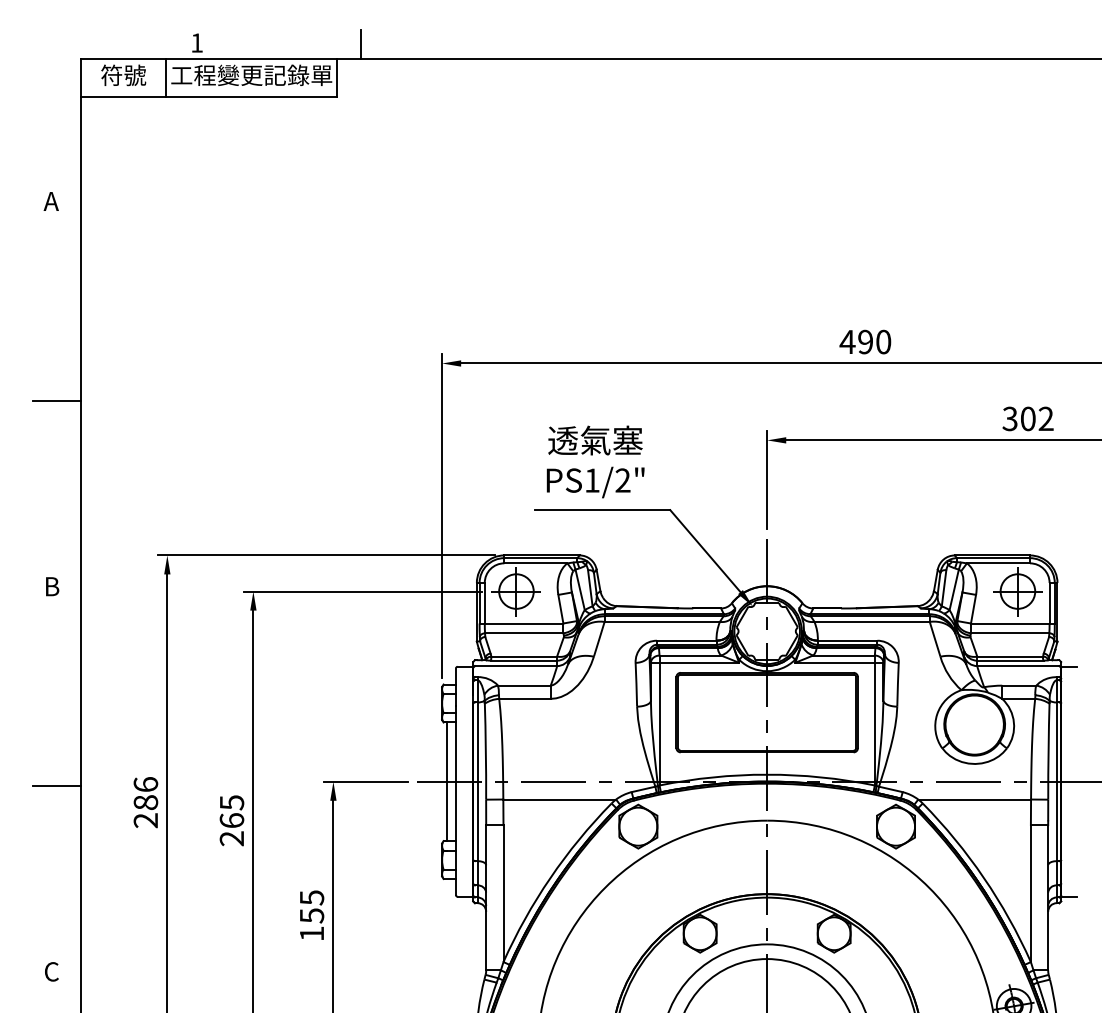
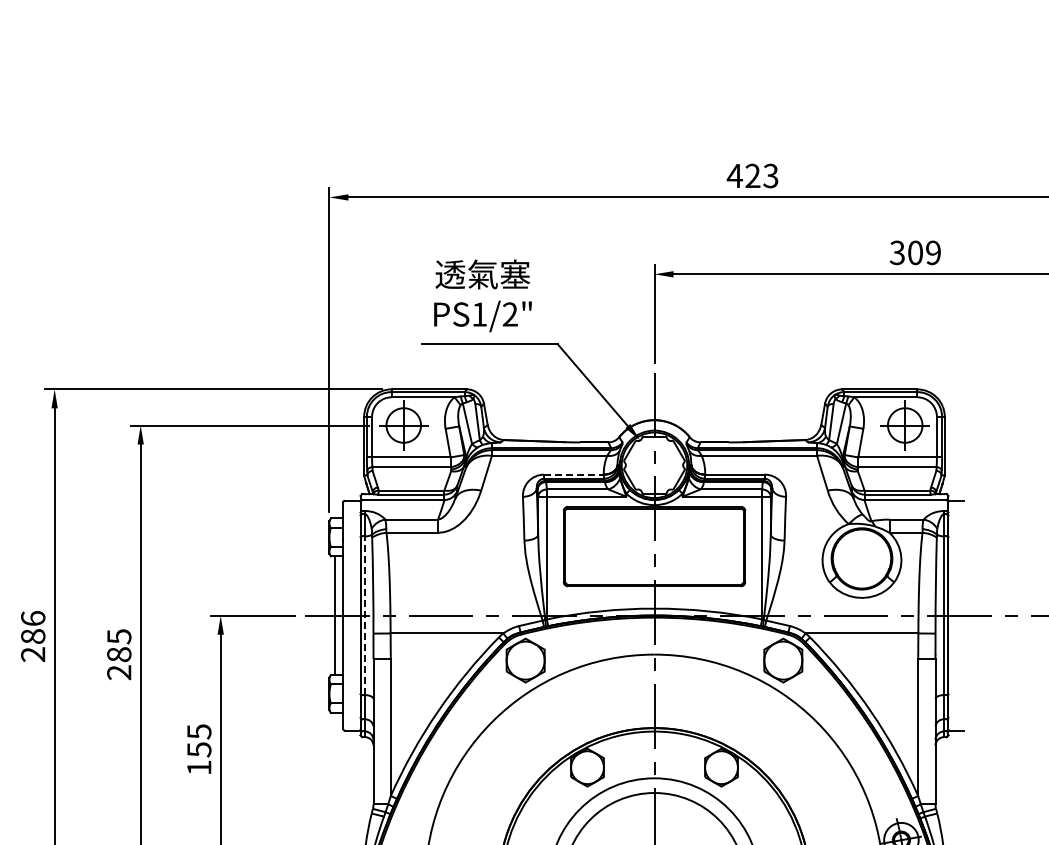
text: (874, 341) -> (761, 175), 490 -> 423
text: (1045, 419) -> (932, 253), 302 -> 309
line: (686, 640) -> (573, 474), solid -> dashed
line: (477, 781) -> (364, 615), solid -> dashed
text: (231, 820) -> (118, 654), 265 -> 285

